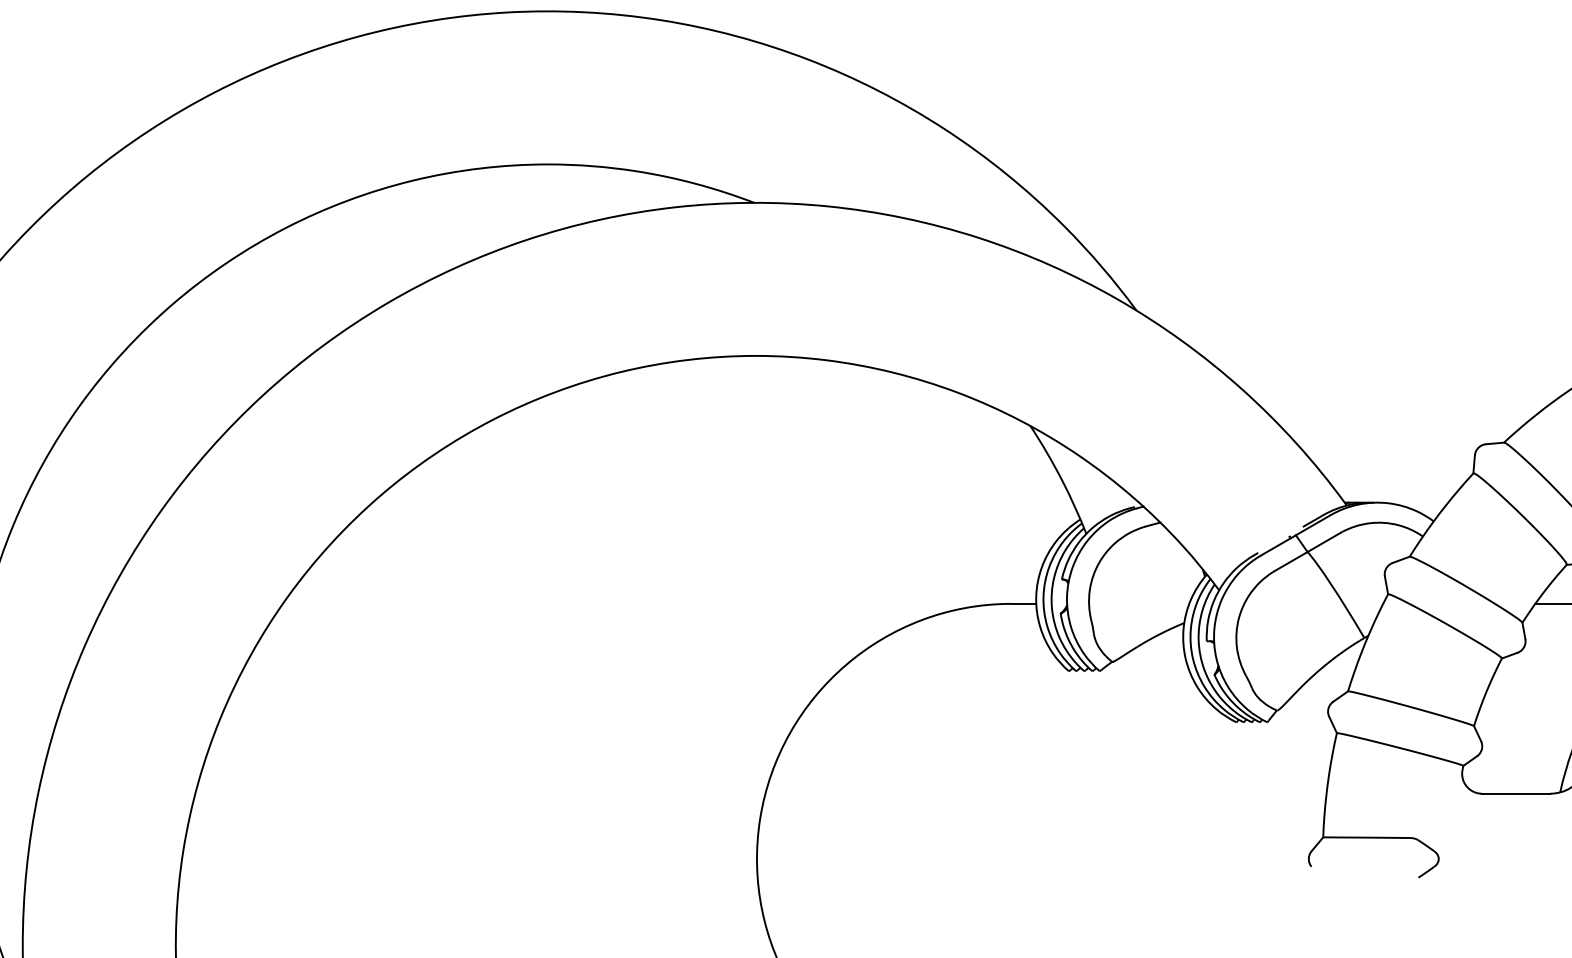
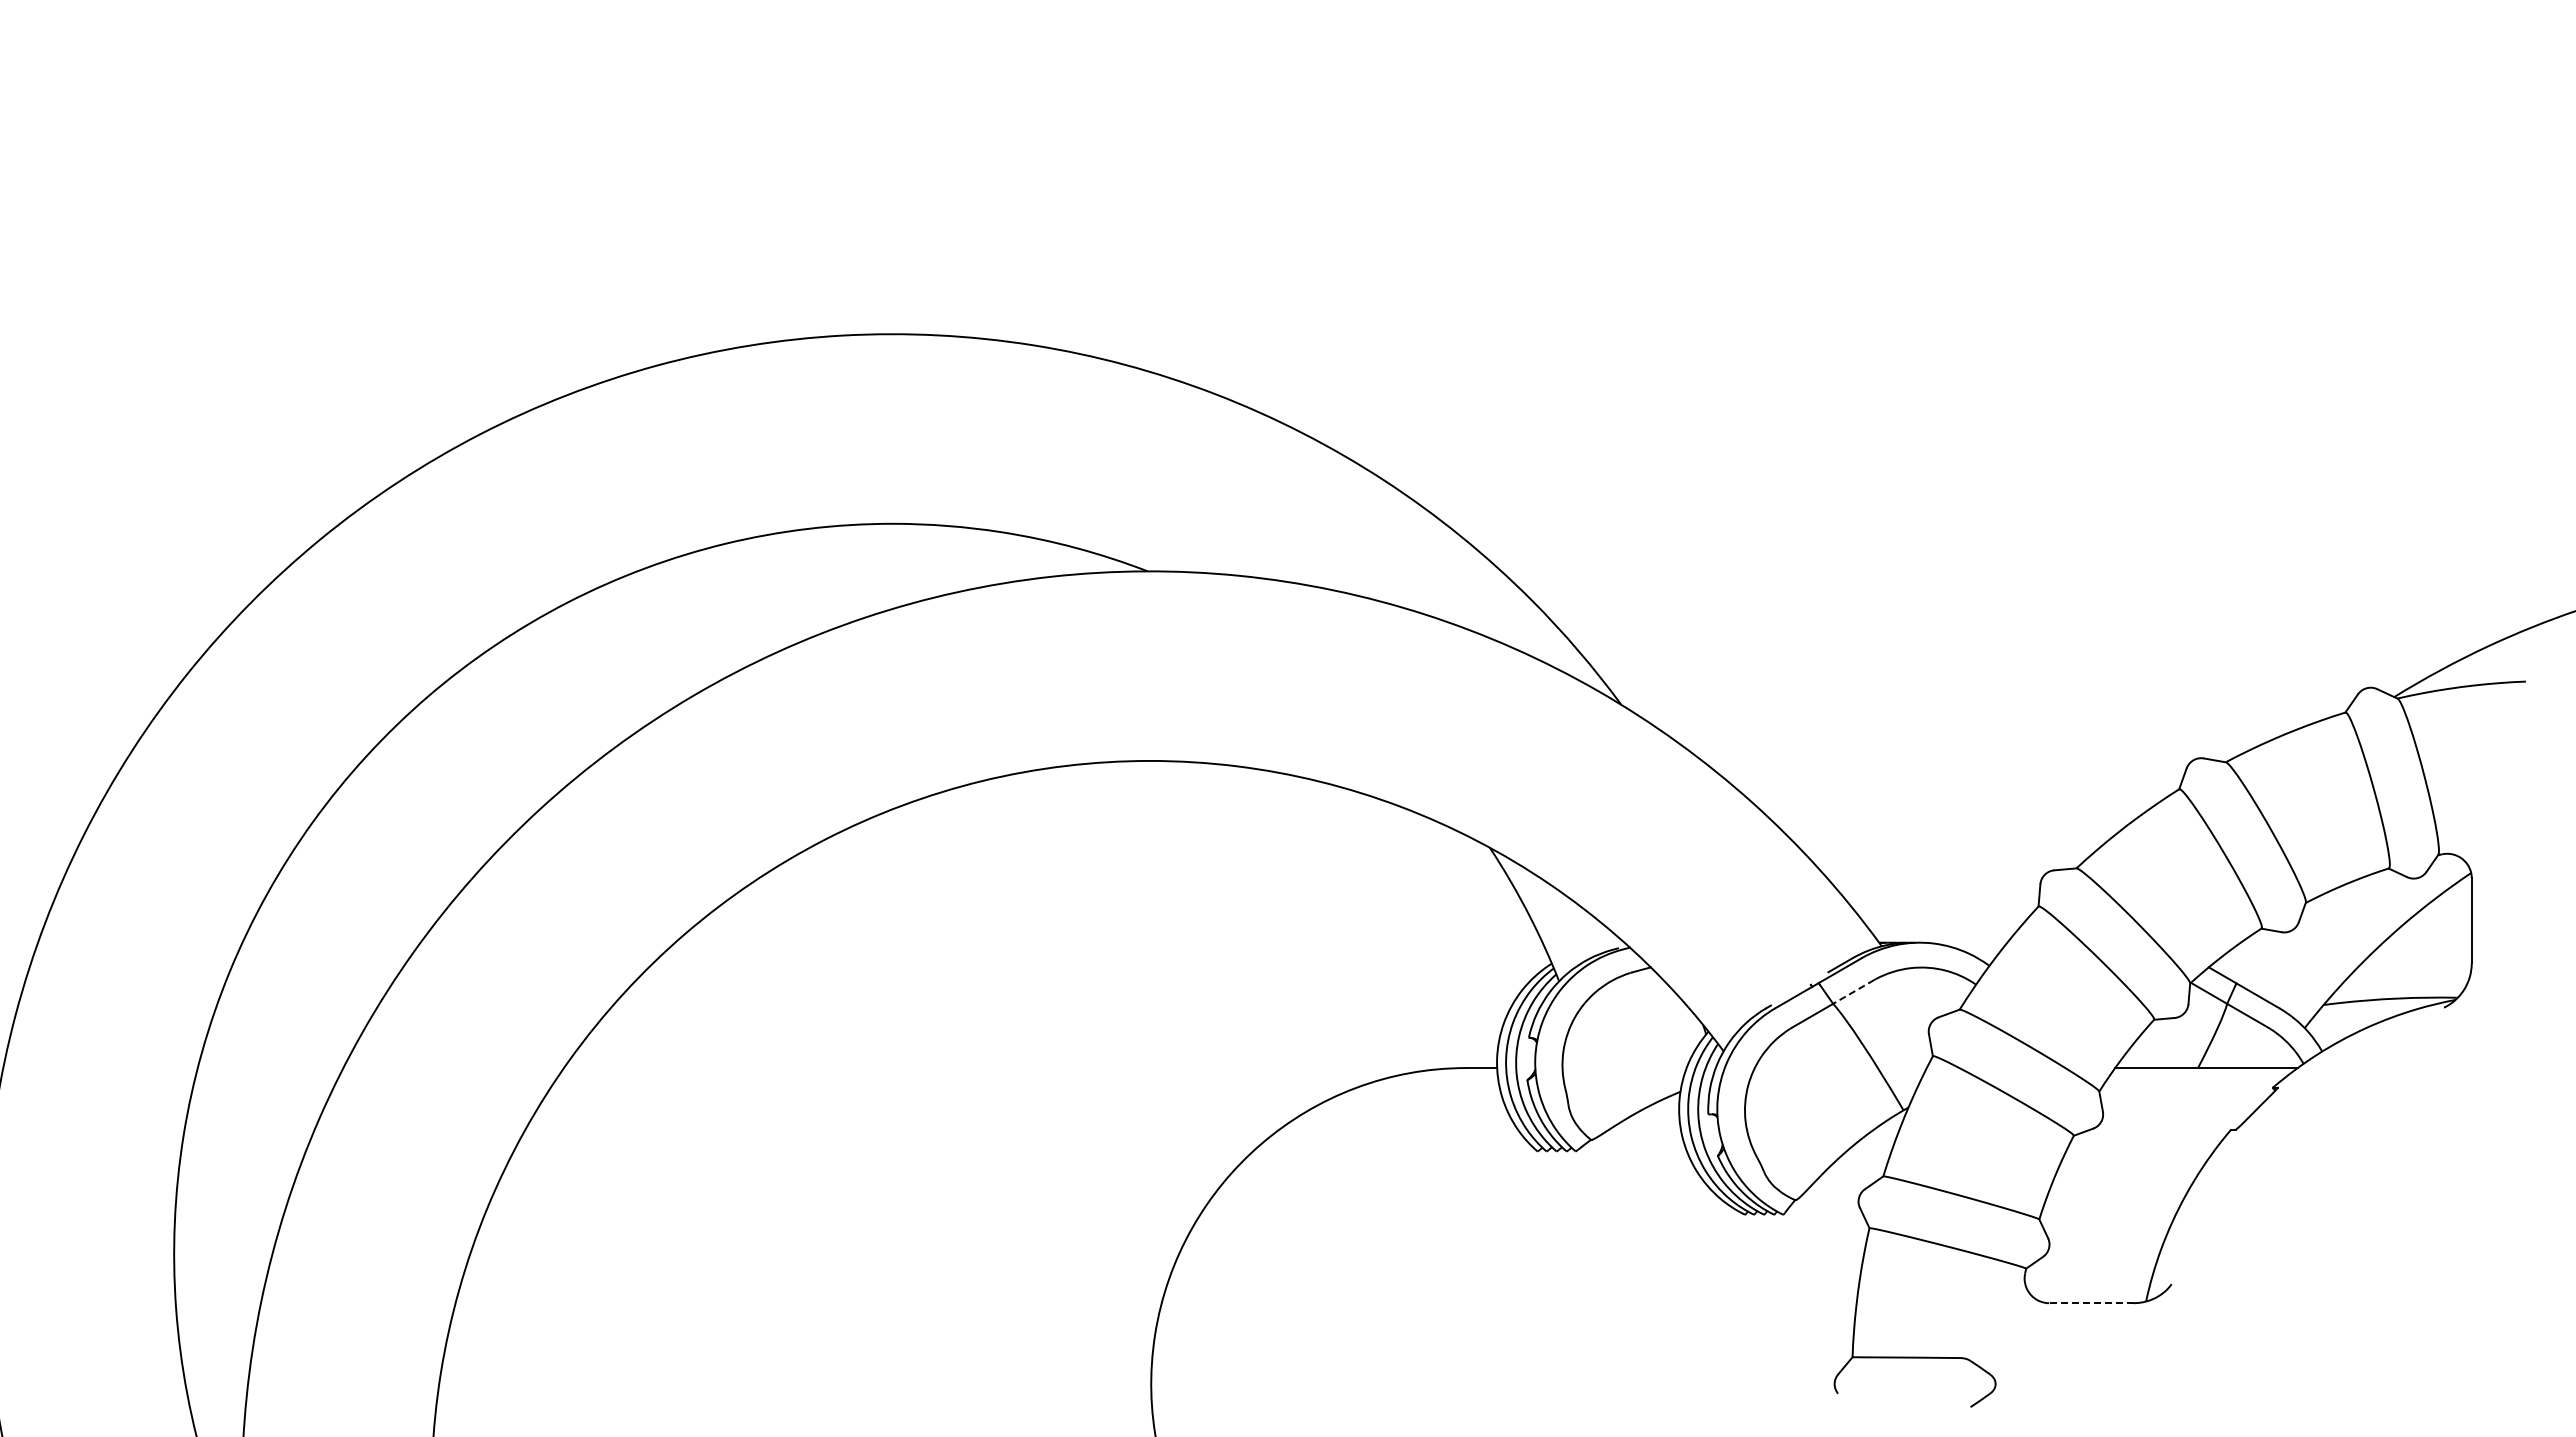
line: (1323, 542) -> (1853, 991), solid -> dashed
line: (1515, 793) -> (2090, 1303), solid -> dashed

